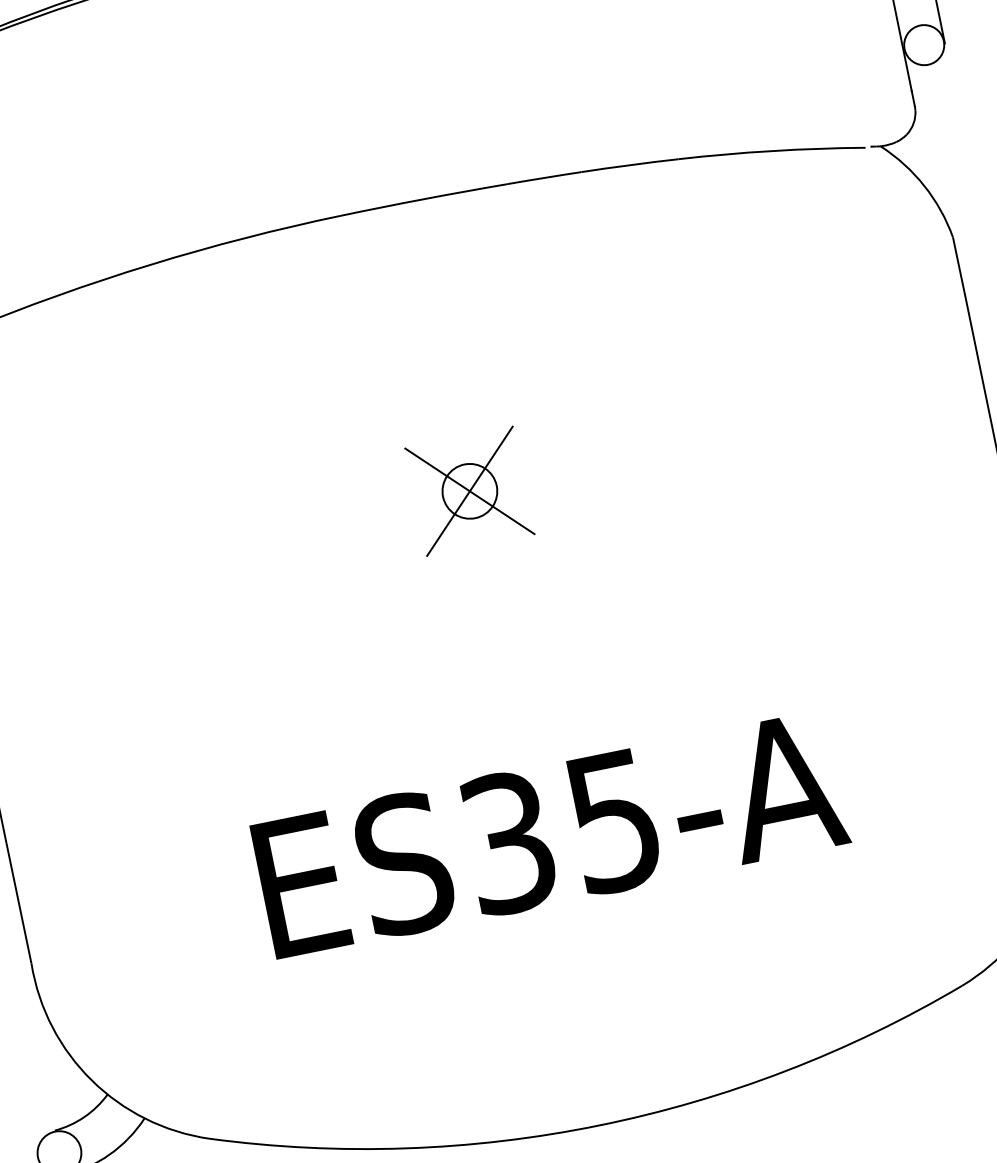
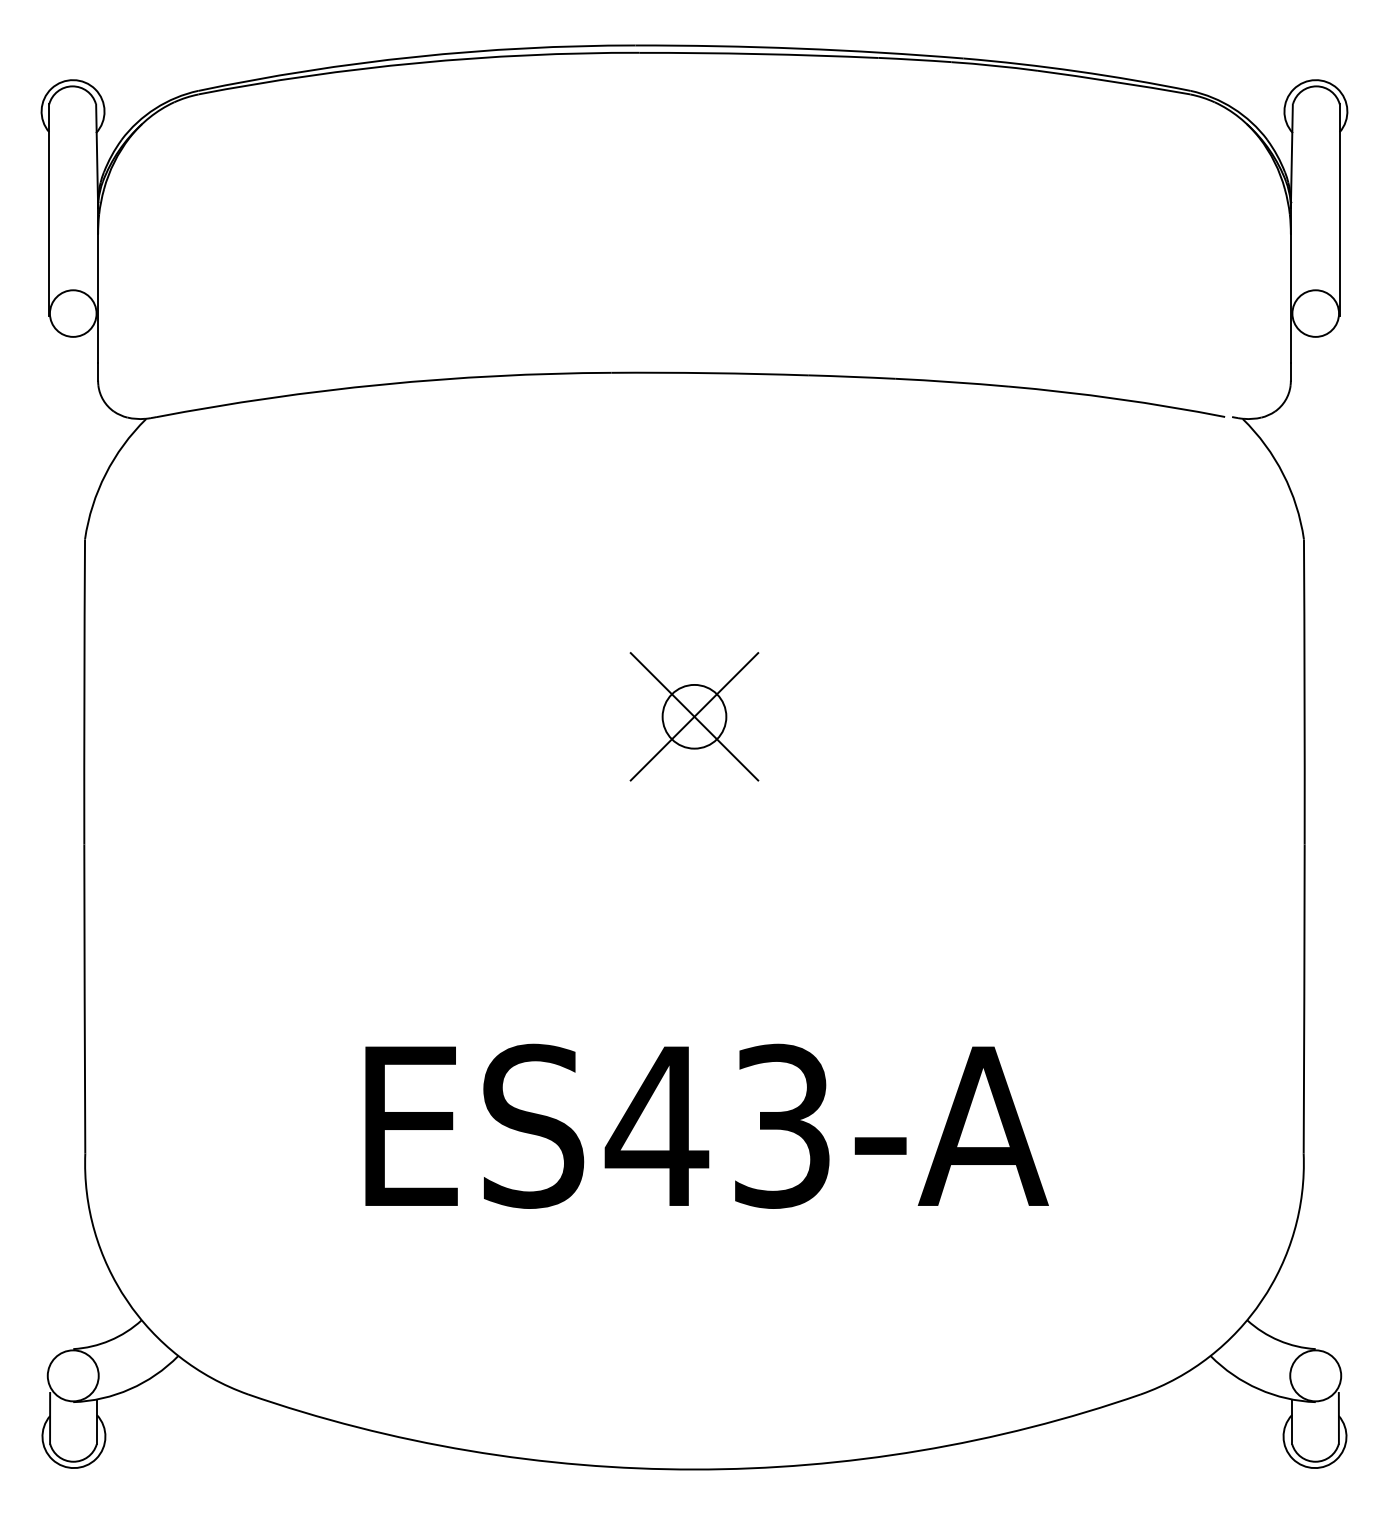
text: (558, 831) -> (716, 1125), ES35-A -> ES43-A

